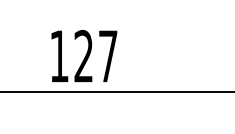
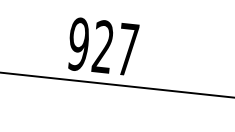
text: (58, 55) -> (77, 43), 127 -> 927

